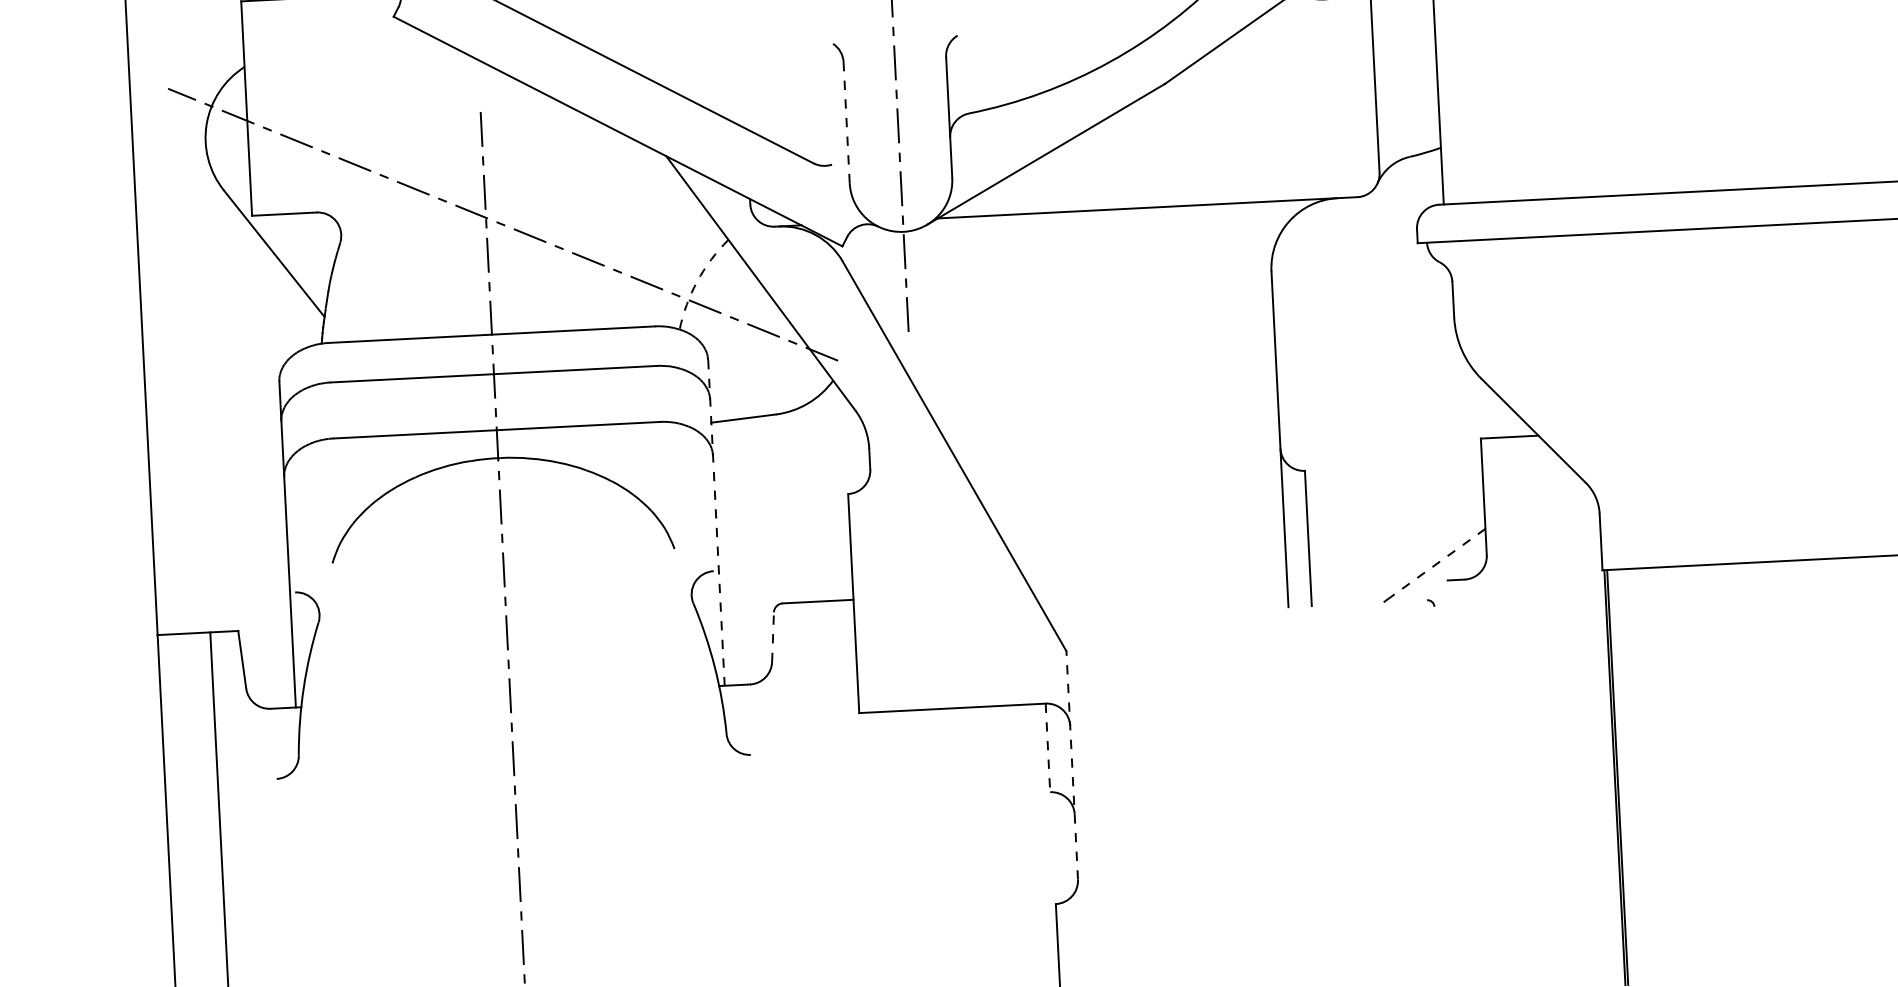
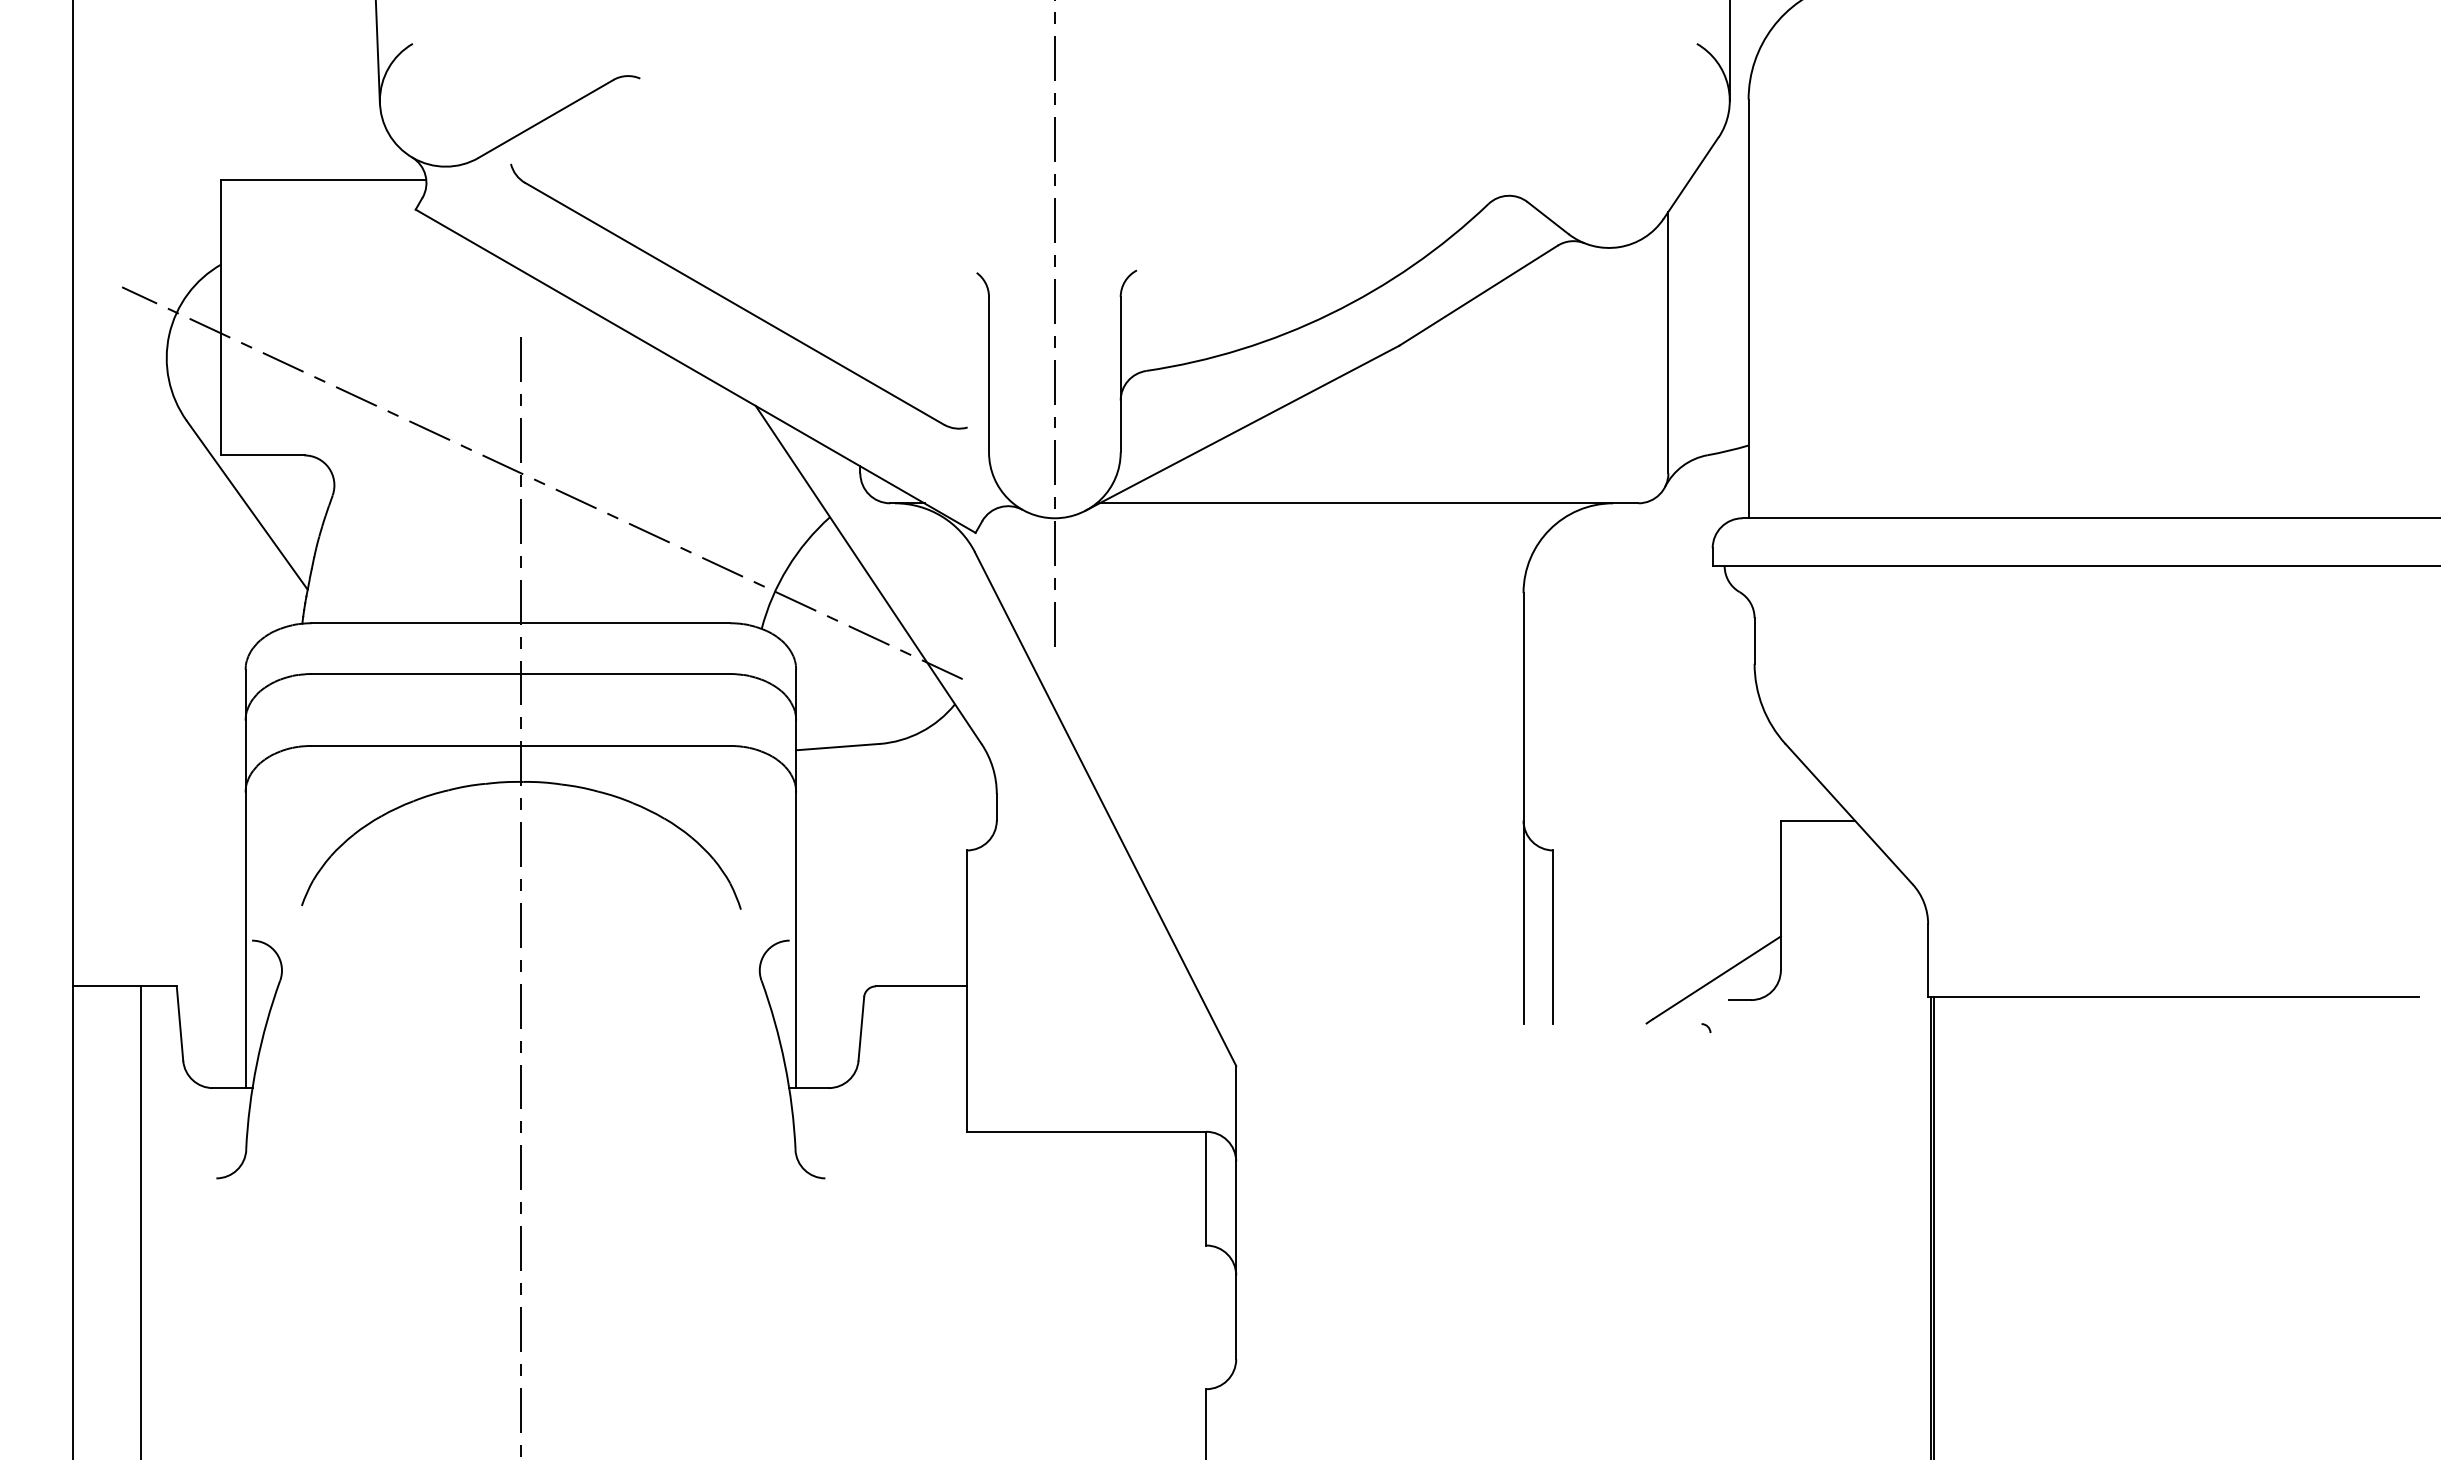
line: (847, 122) -> (989, 374), dashed -> solid
arc: (697, 281) -> (787, 568), dashed -> solid
line: (716, 523) -> (796, 879), dashed -> solid
line: (1437, 563) -> (1717, 977), dashed -> solid
line: (773, 637) -> (861, 1029), dashed -> solid
line: (1048, 747) -> (1206, 1188), dashed -> solid
line: (1072, 765) -> (1236, 1212), dashed -> solid

